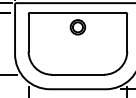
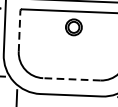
line: (28, 32) -> (19, 30), solid -> dashed
line: (77, 74) -> (71, 79), solid -> dashed

